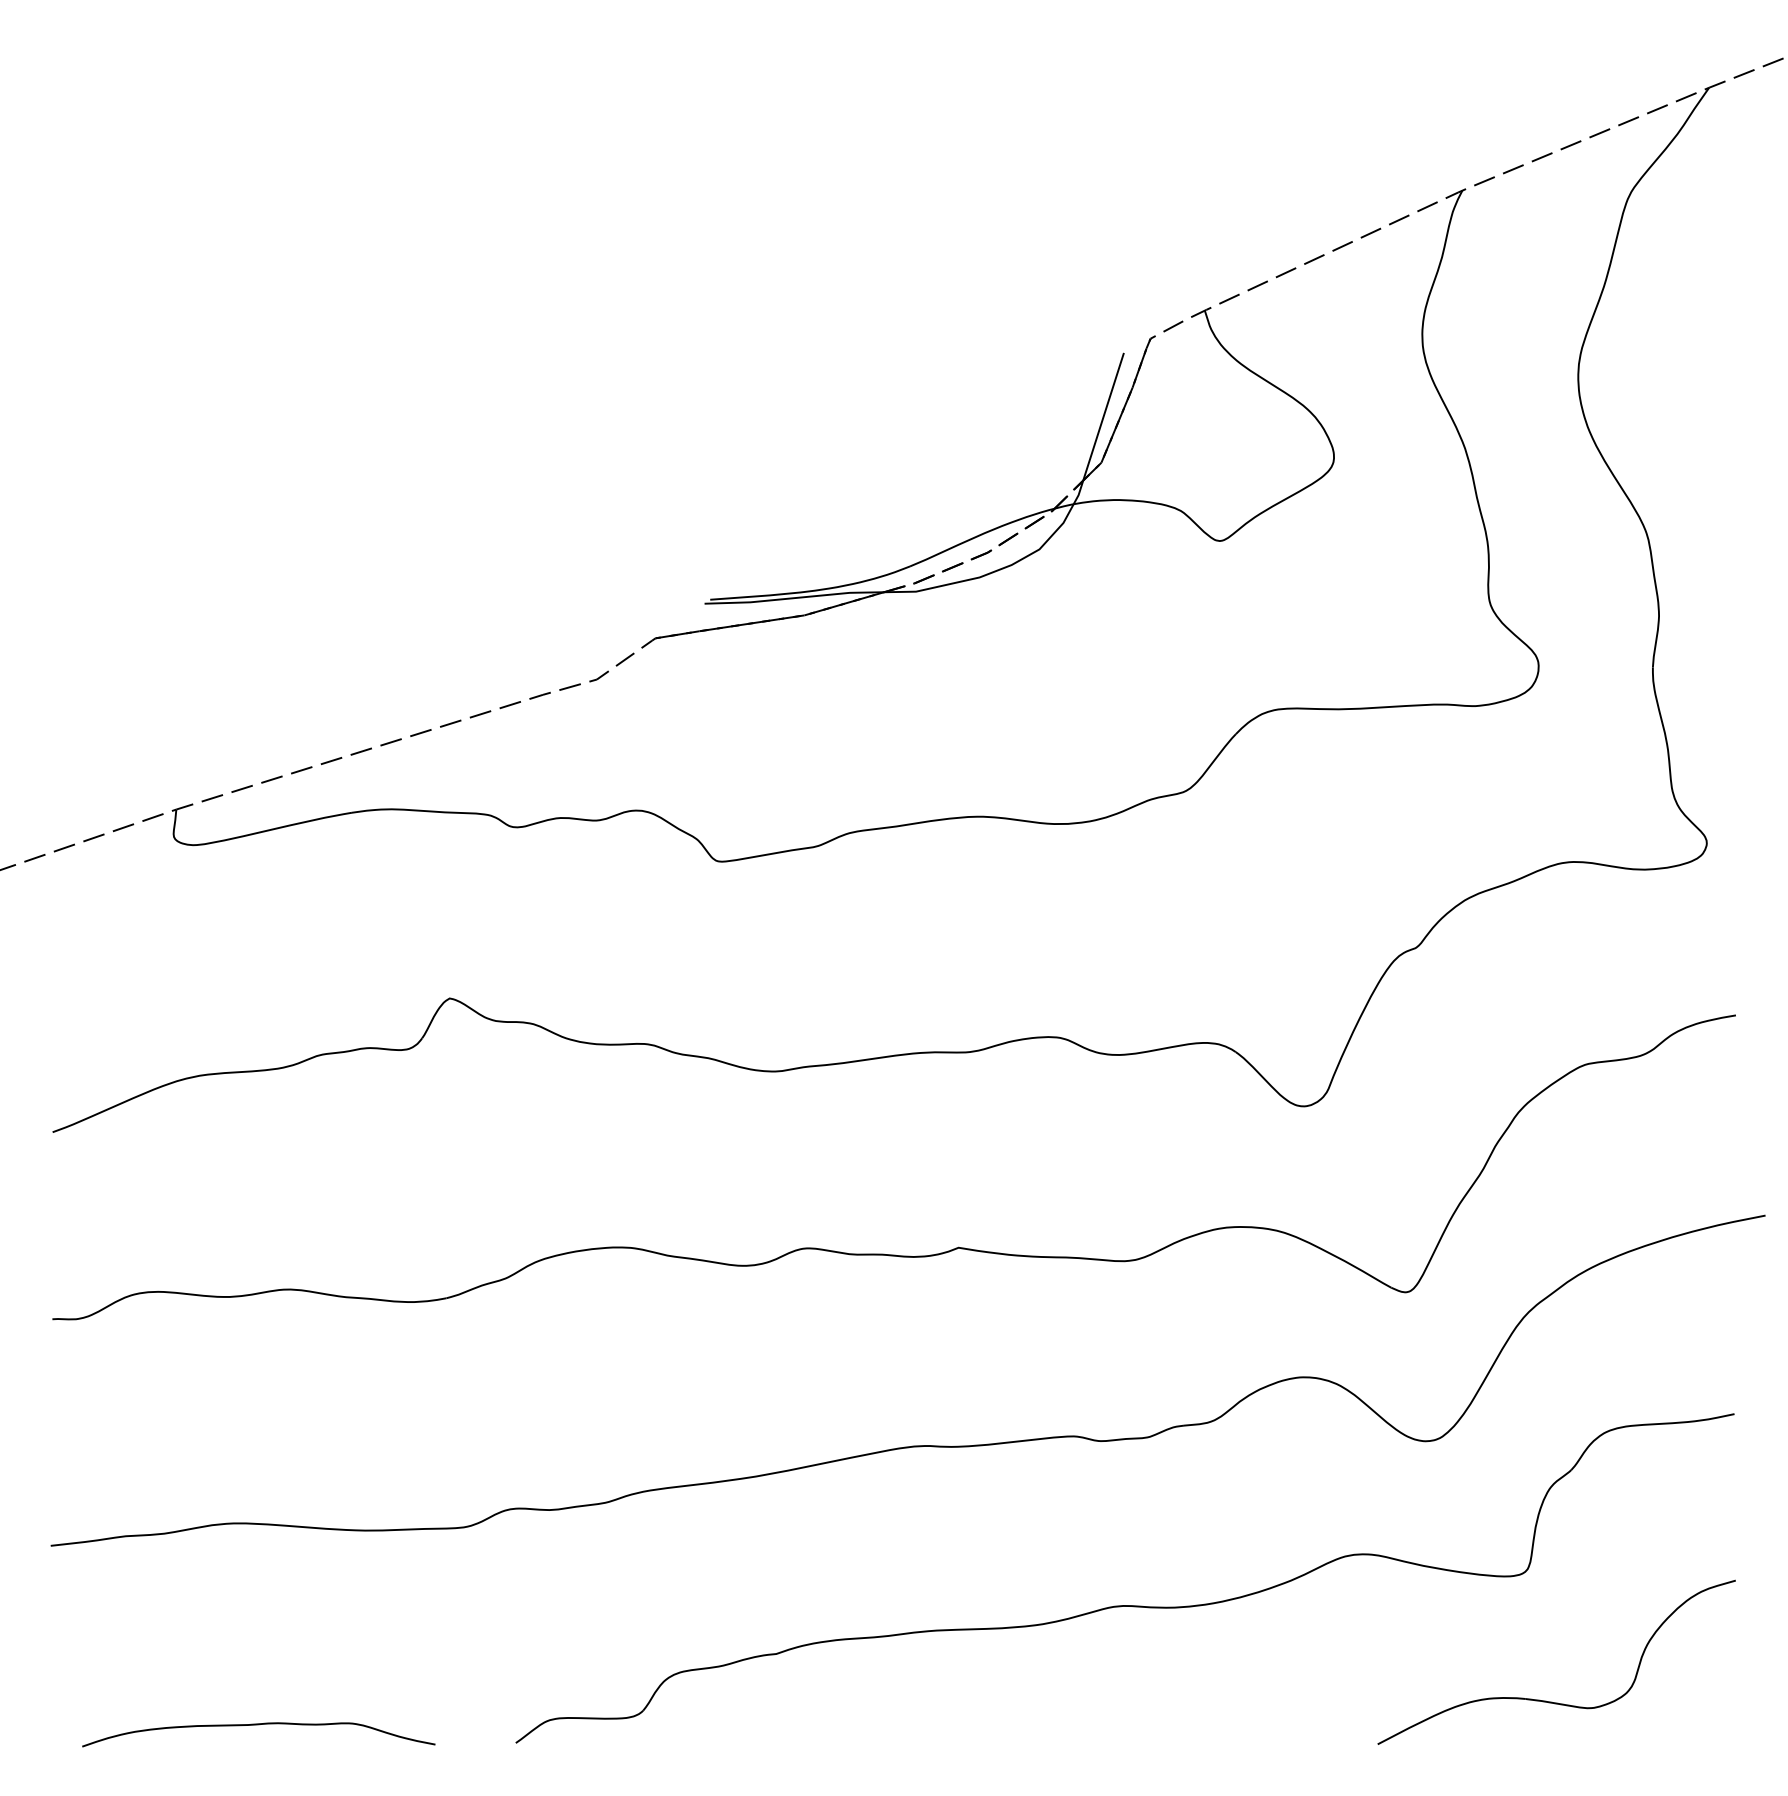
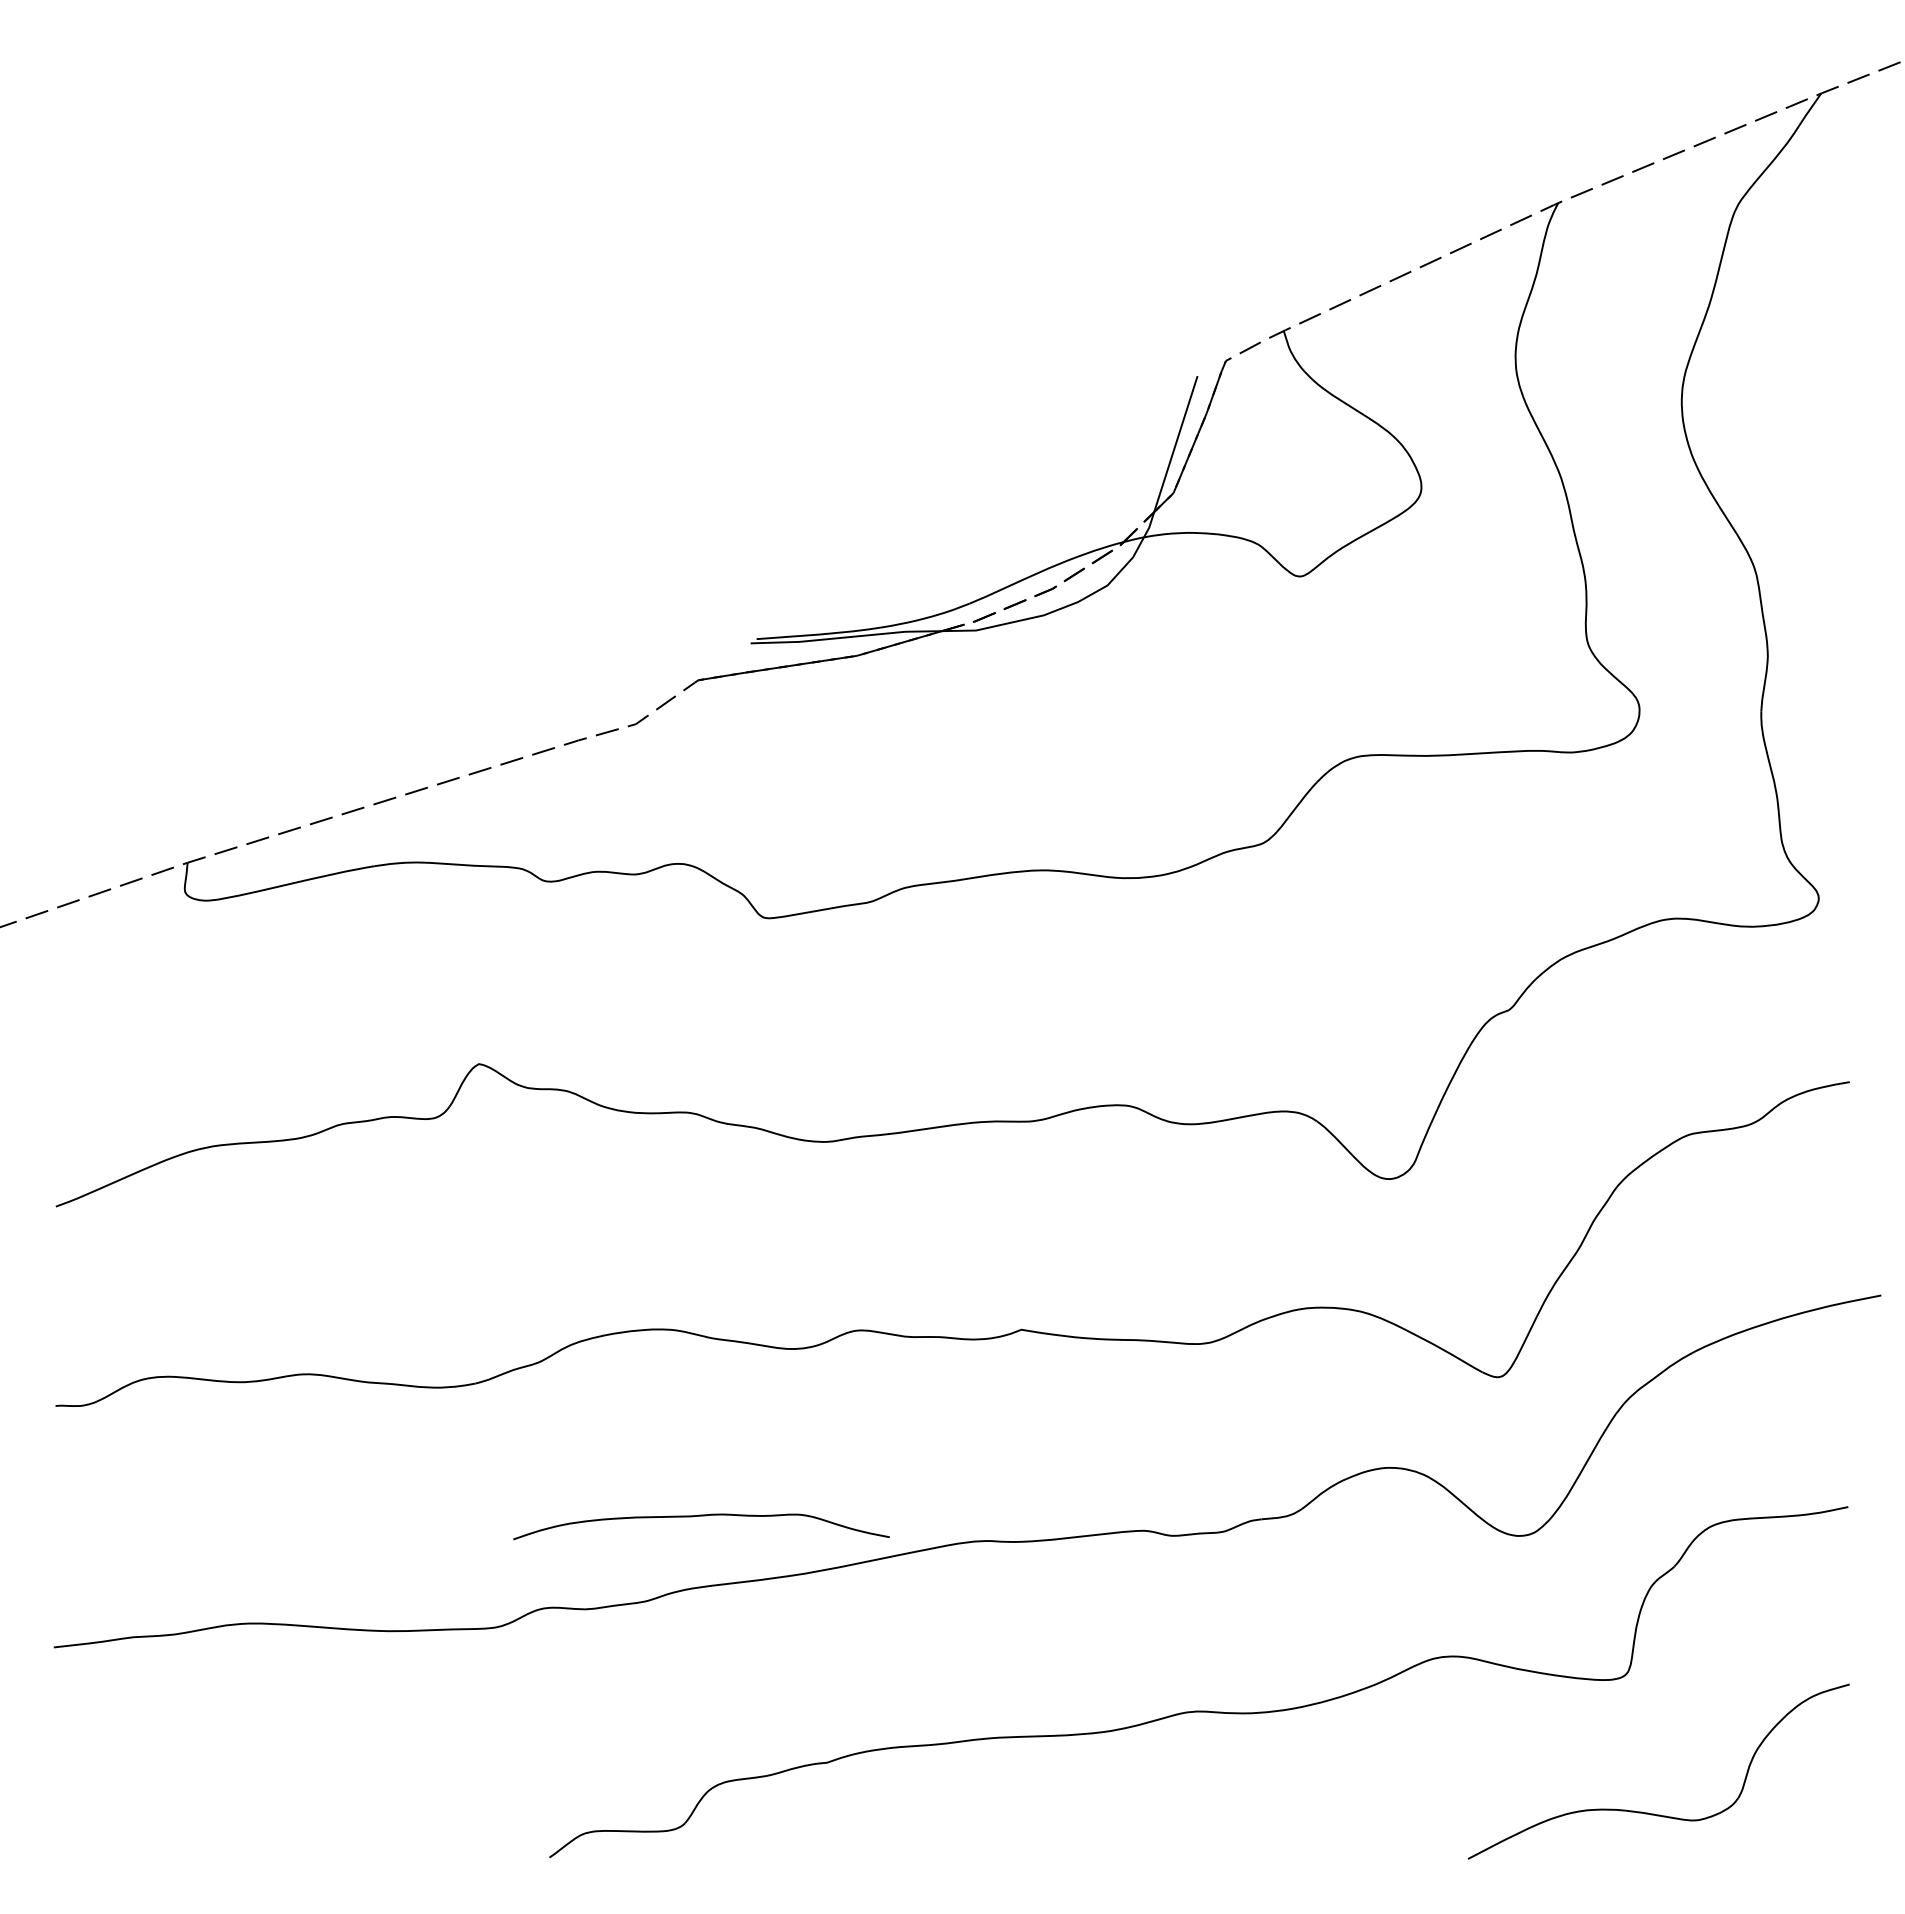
curve: (258, 1725) -> (701, 1516), moved

